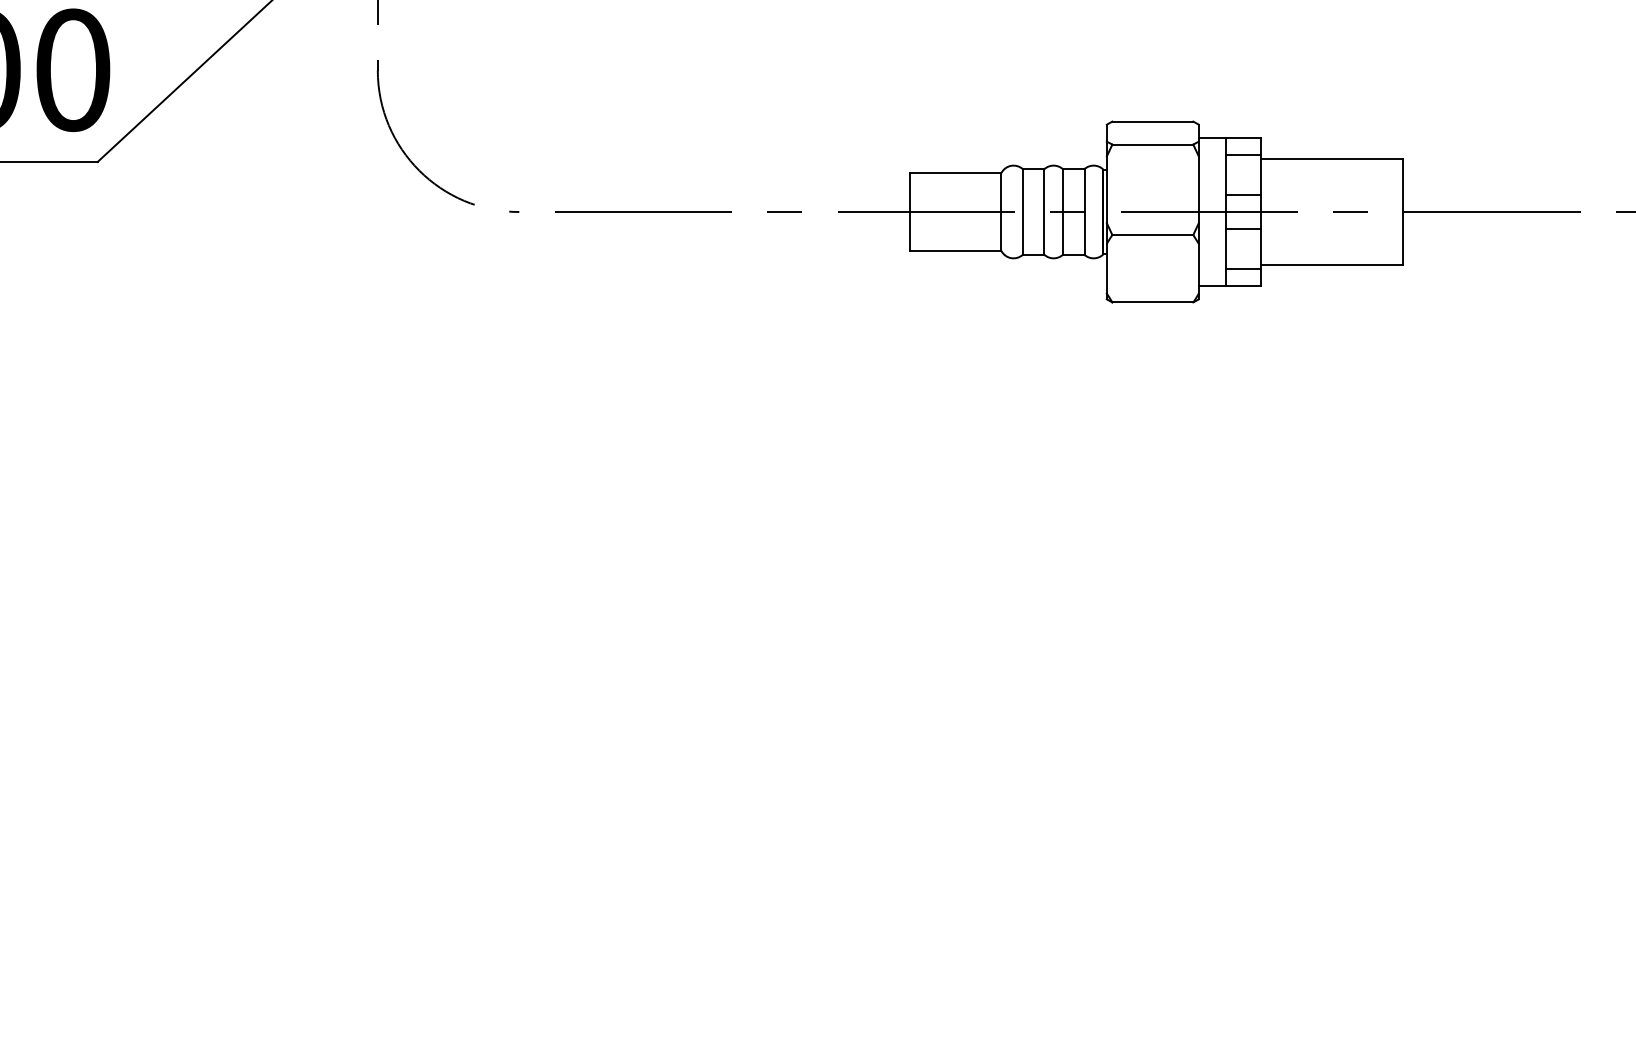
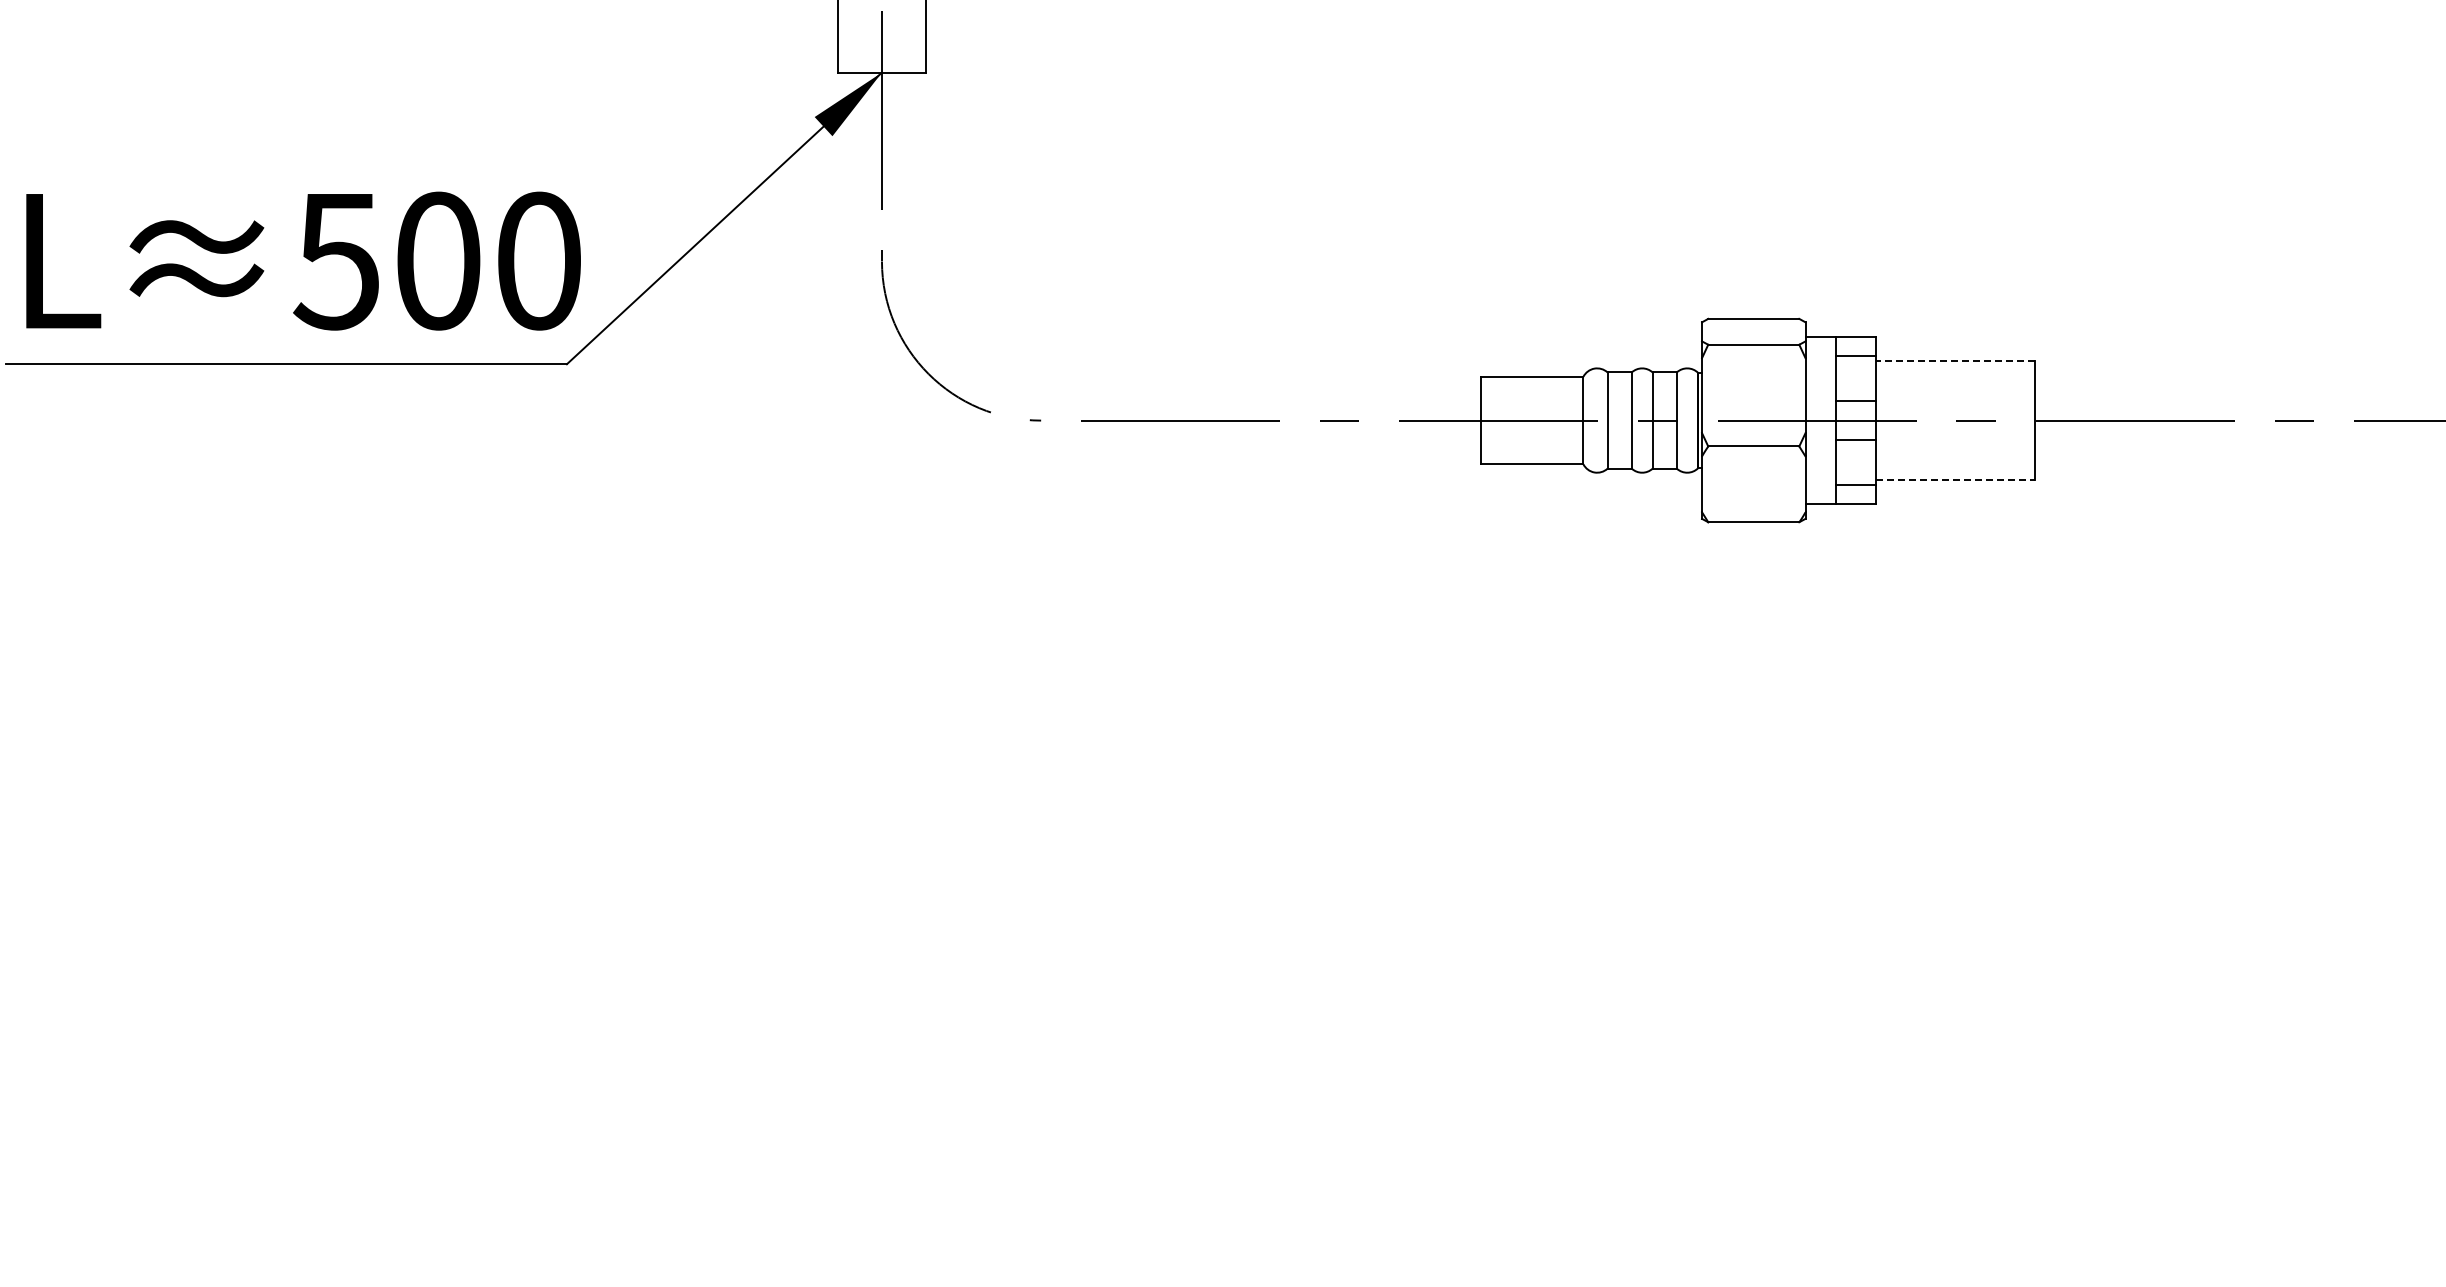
line: (1332, 158) -> (1955, 360), solid -> dashed
line: (1332, 265) -> (1955, 480), solid -> dashed

